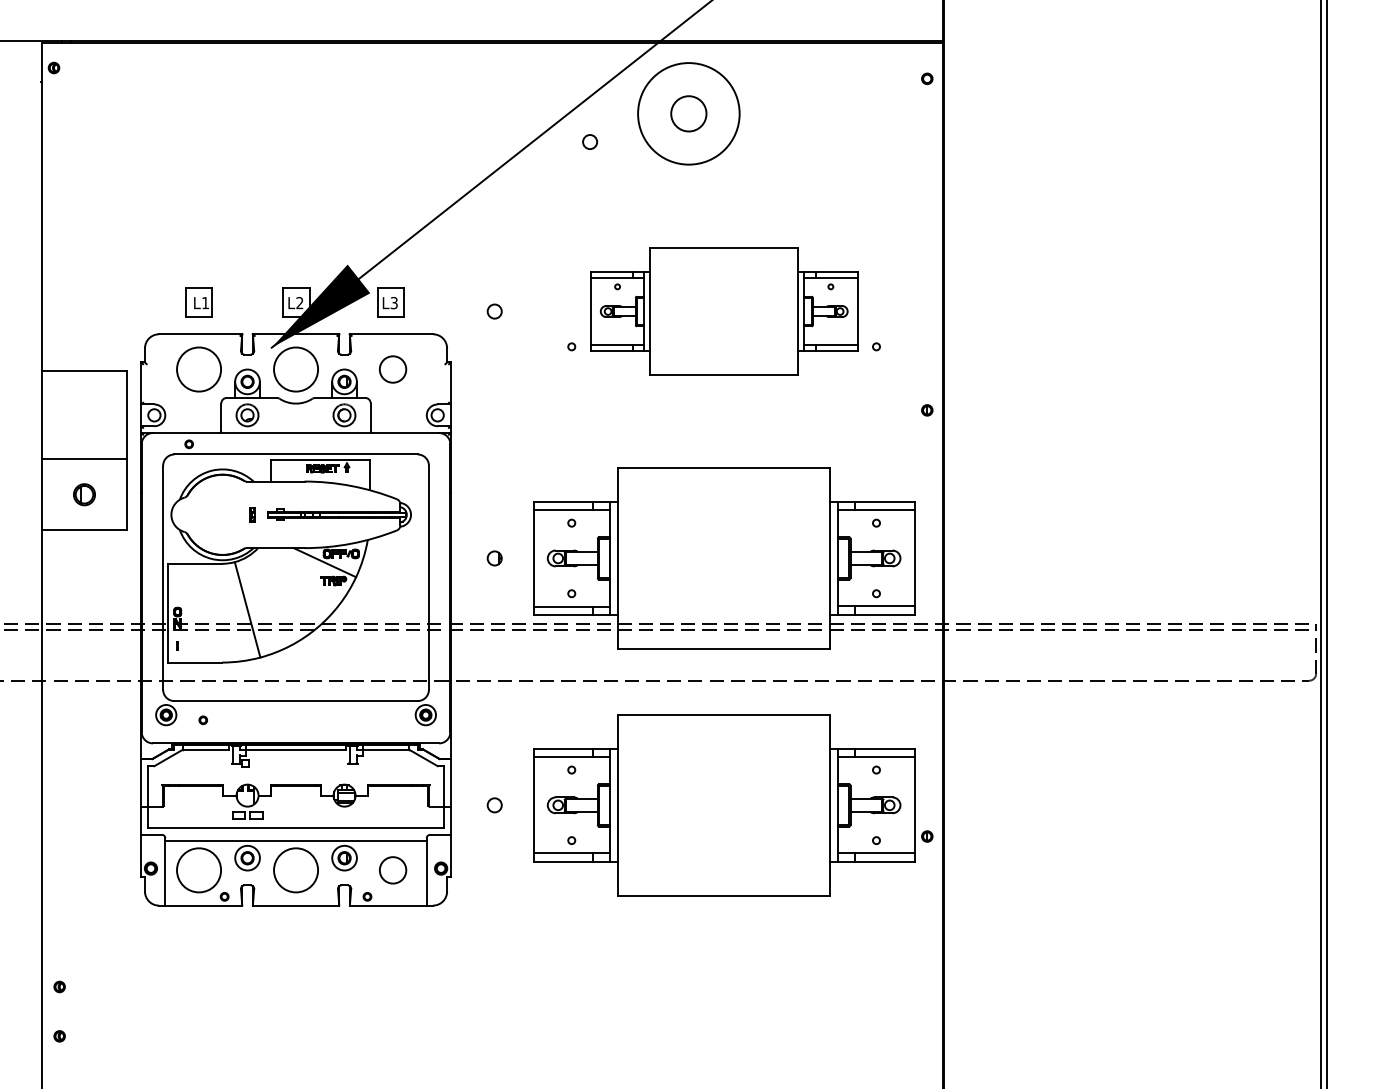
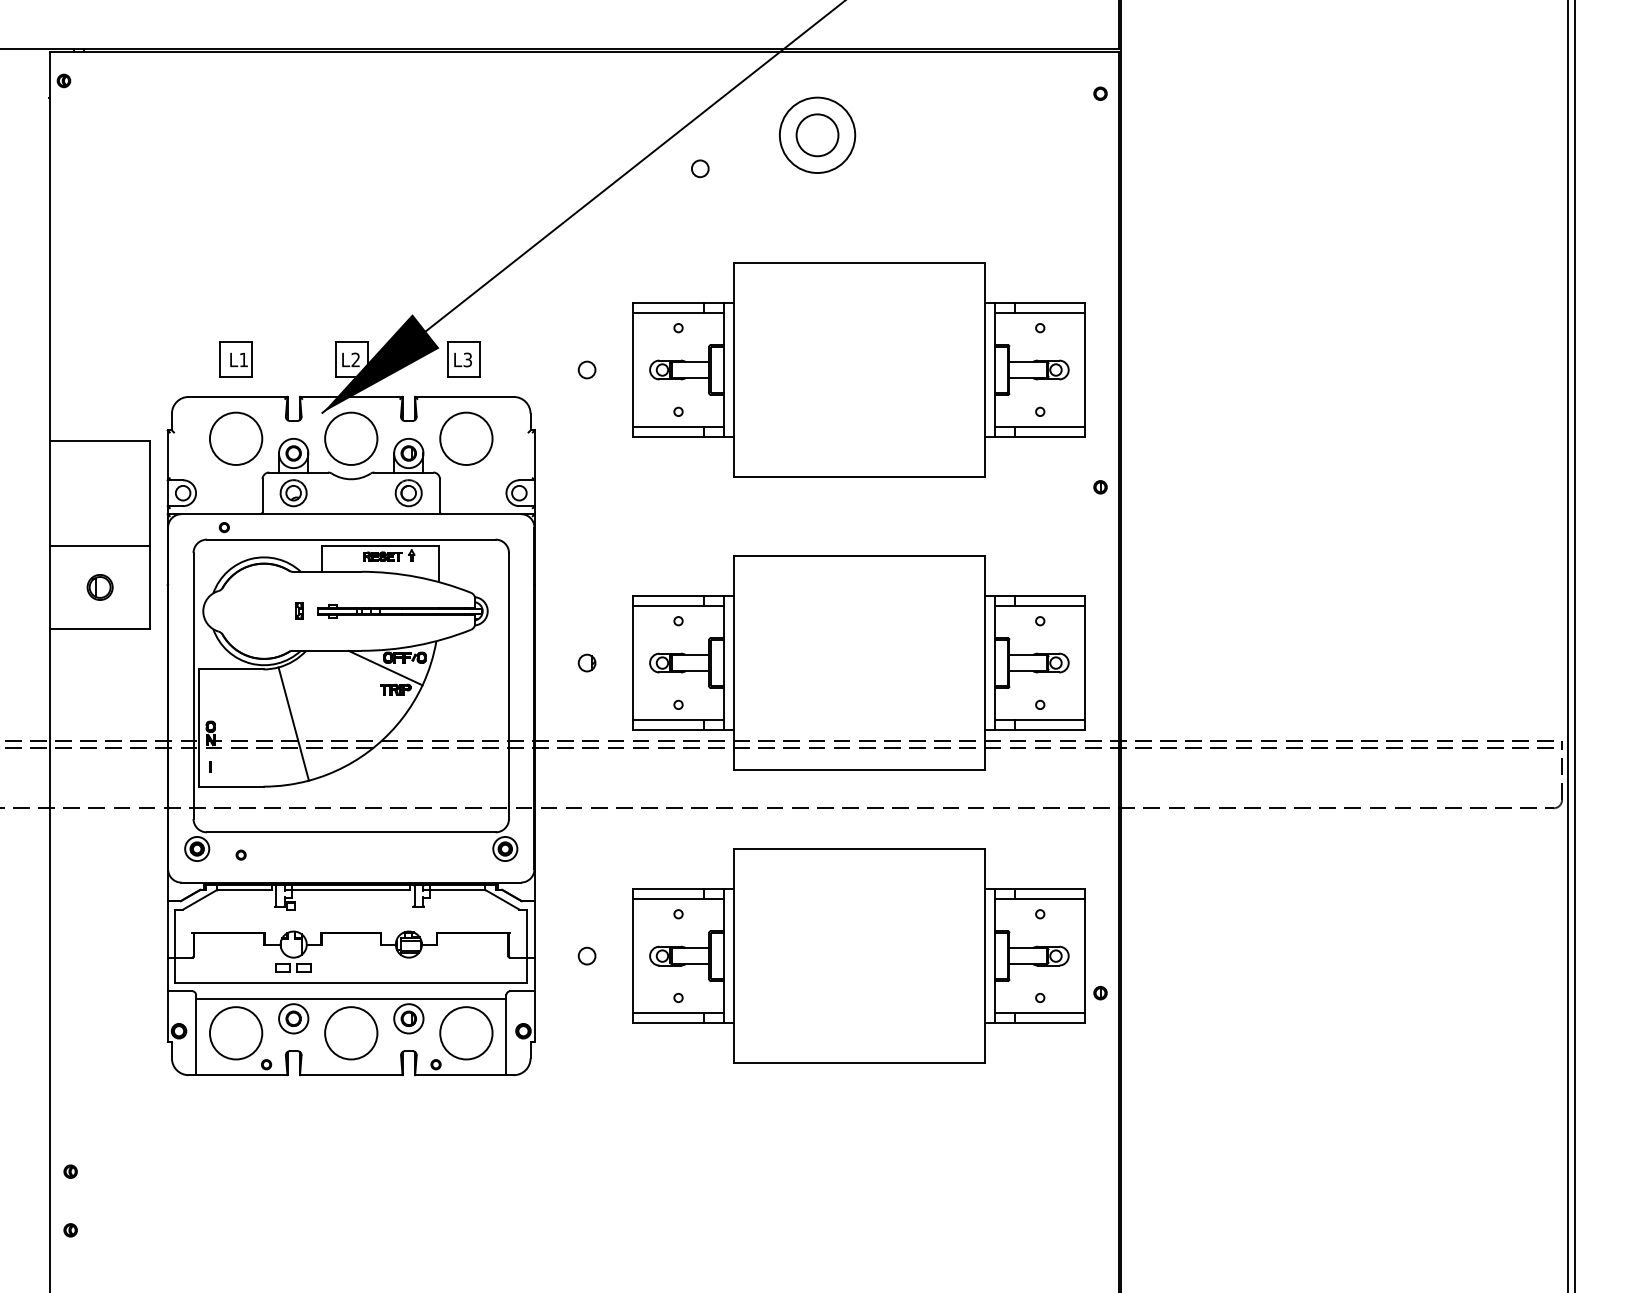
circle: (688, 113) -> (817, 134), size x0.62
part: (724, 311) -> (859, 369), size x1.43
circle: (392, 369) -> (465, 438), size x1.67
circle: (393, 870) -> (466, 1033), size x1.67

